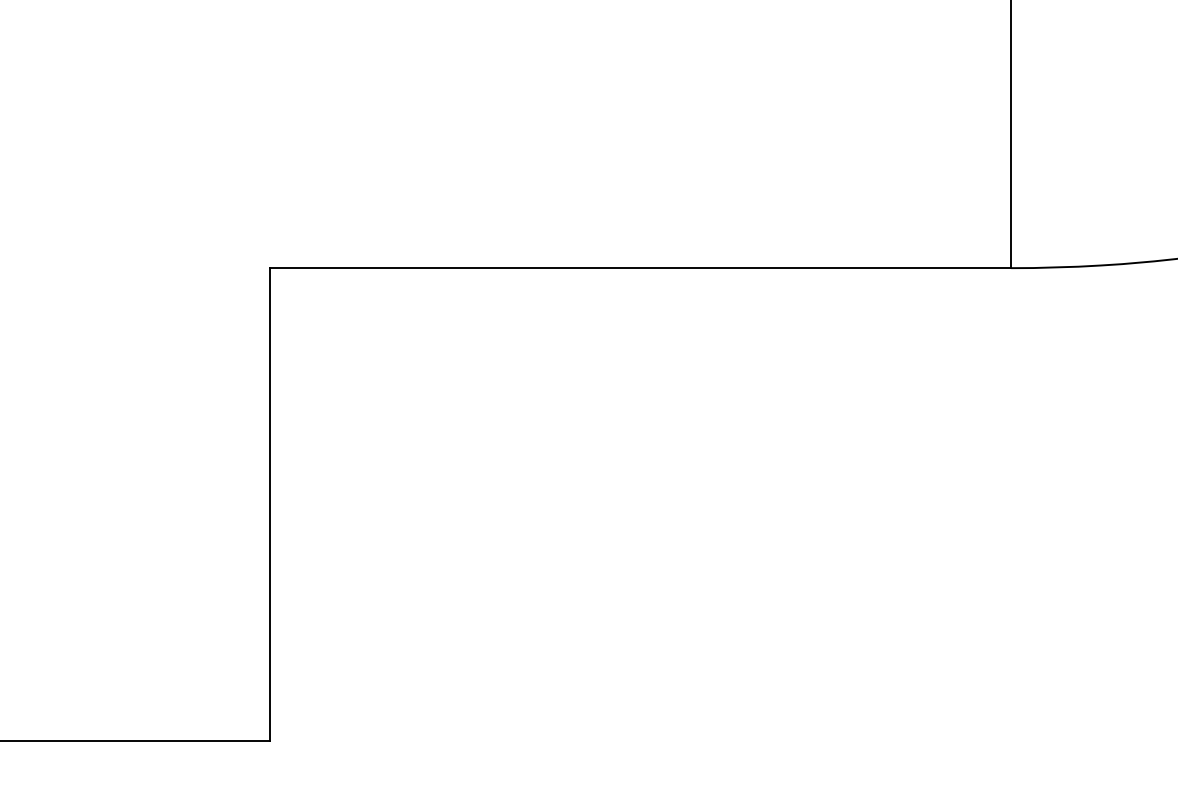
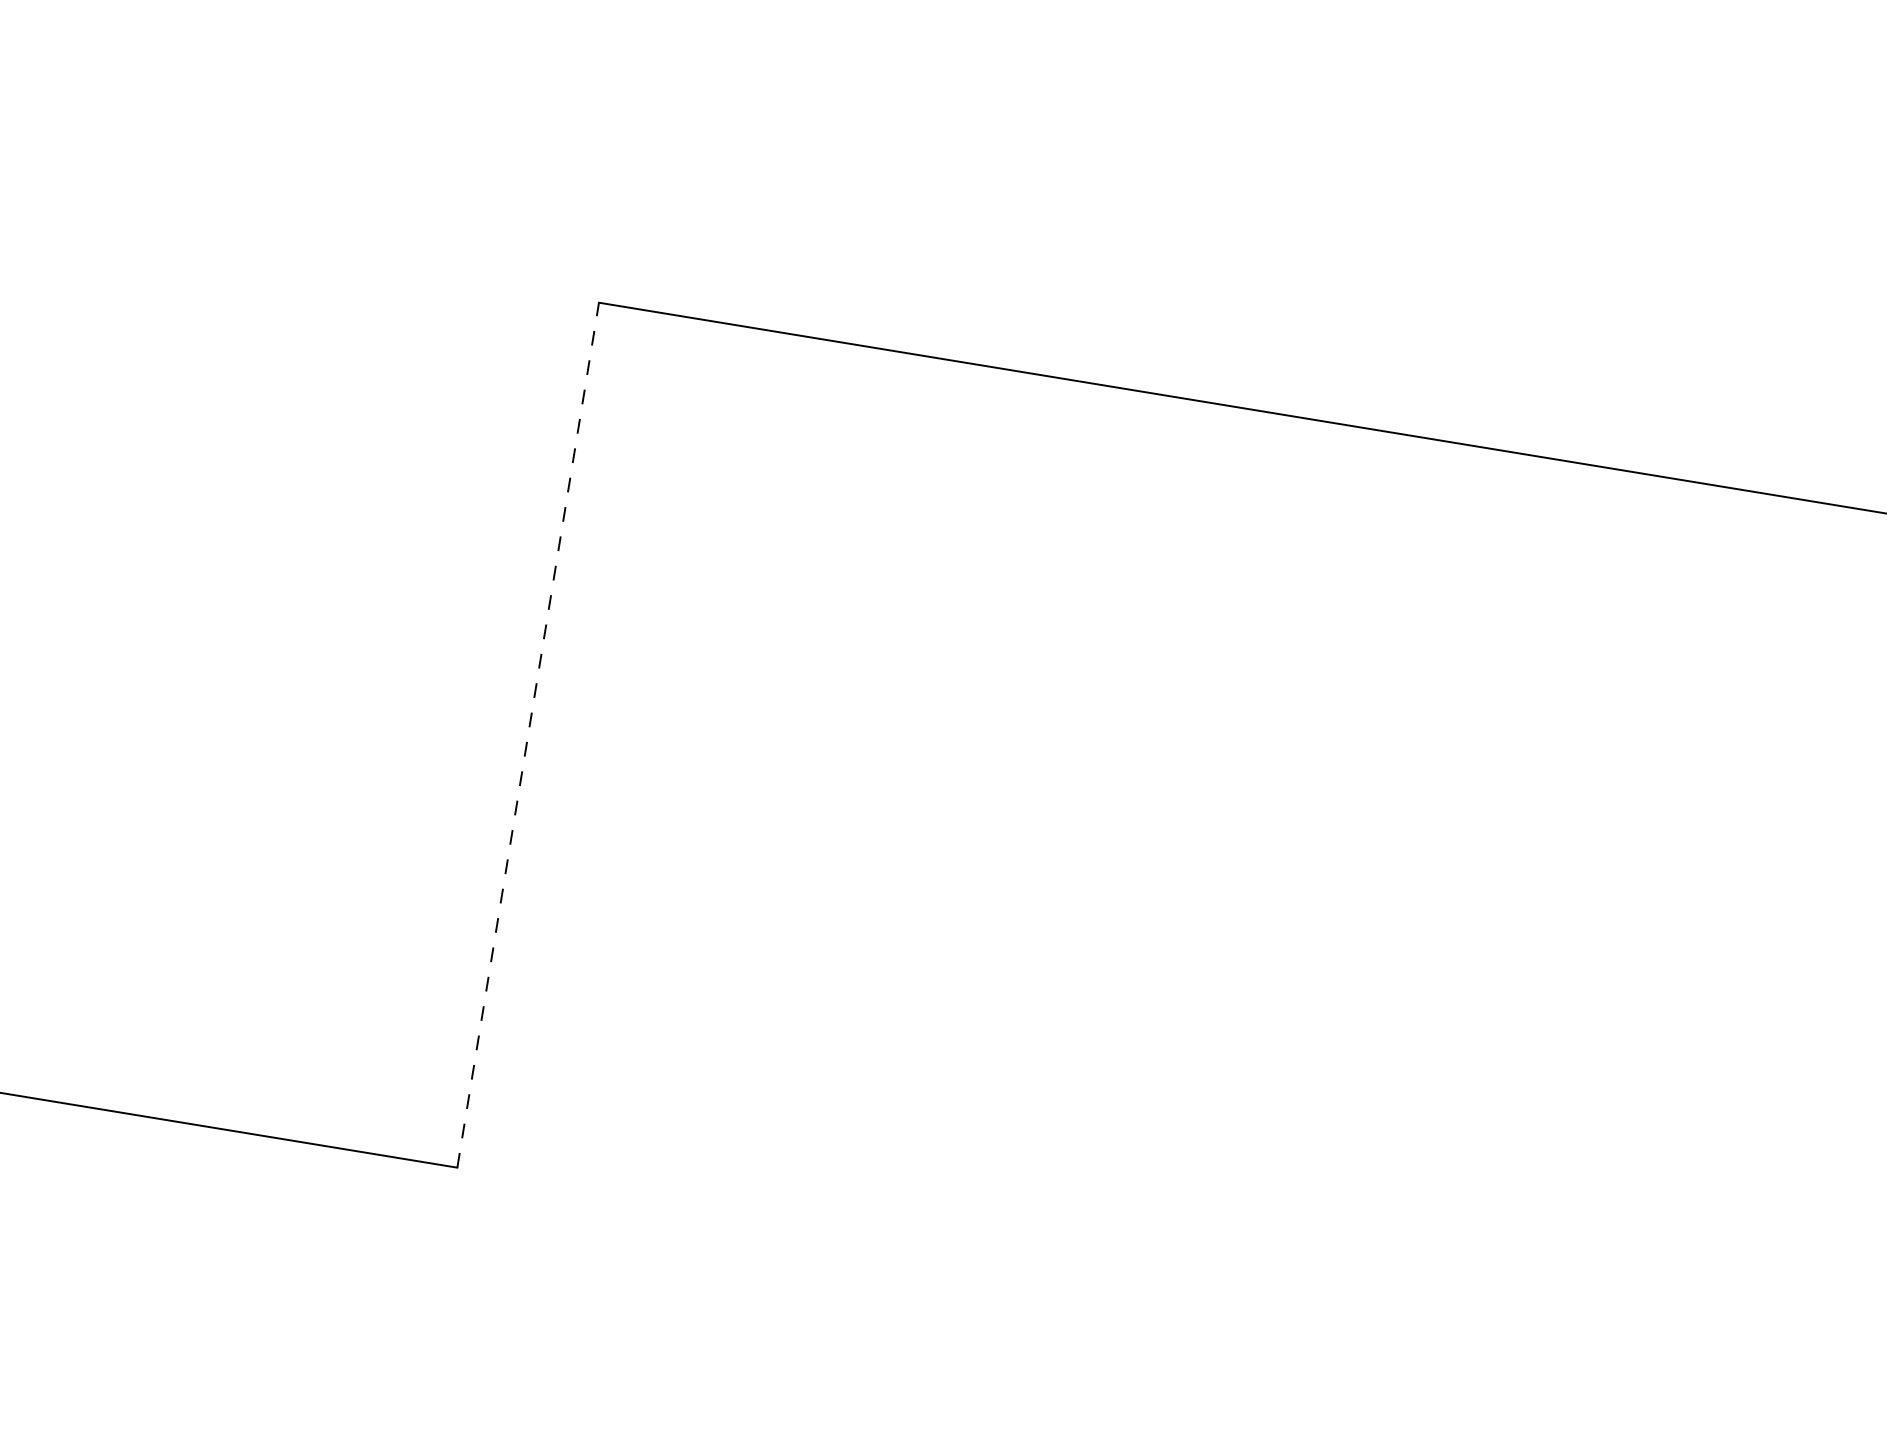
line: (270, 504) -> (528, 735), solid -> dashed

